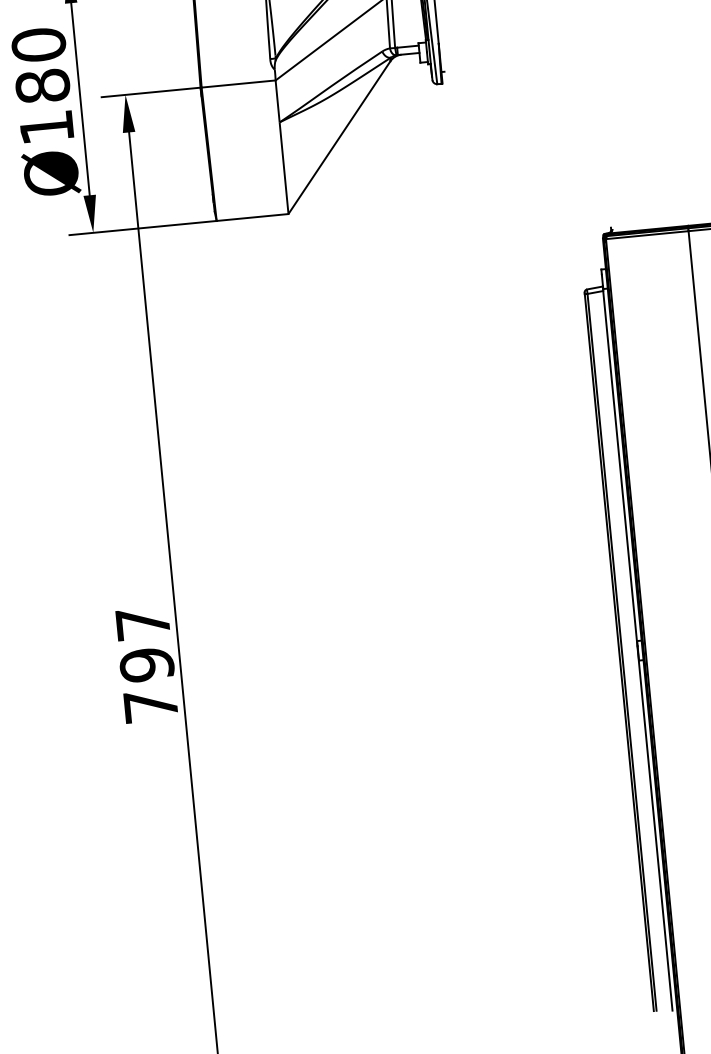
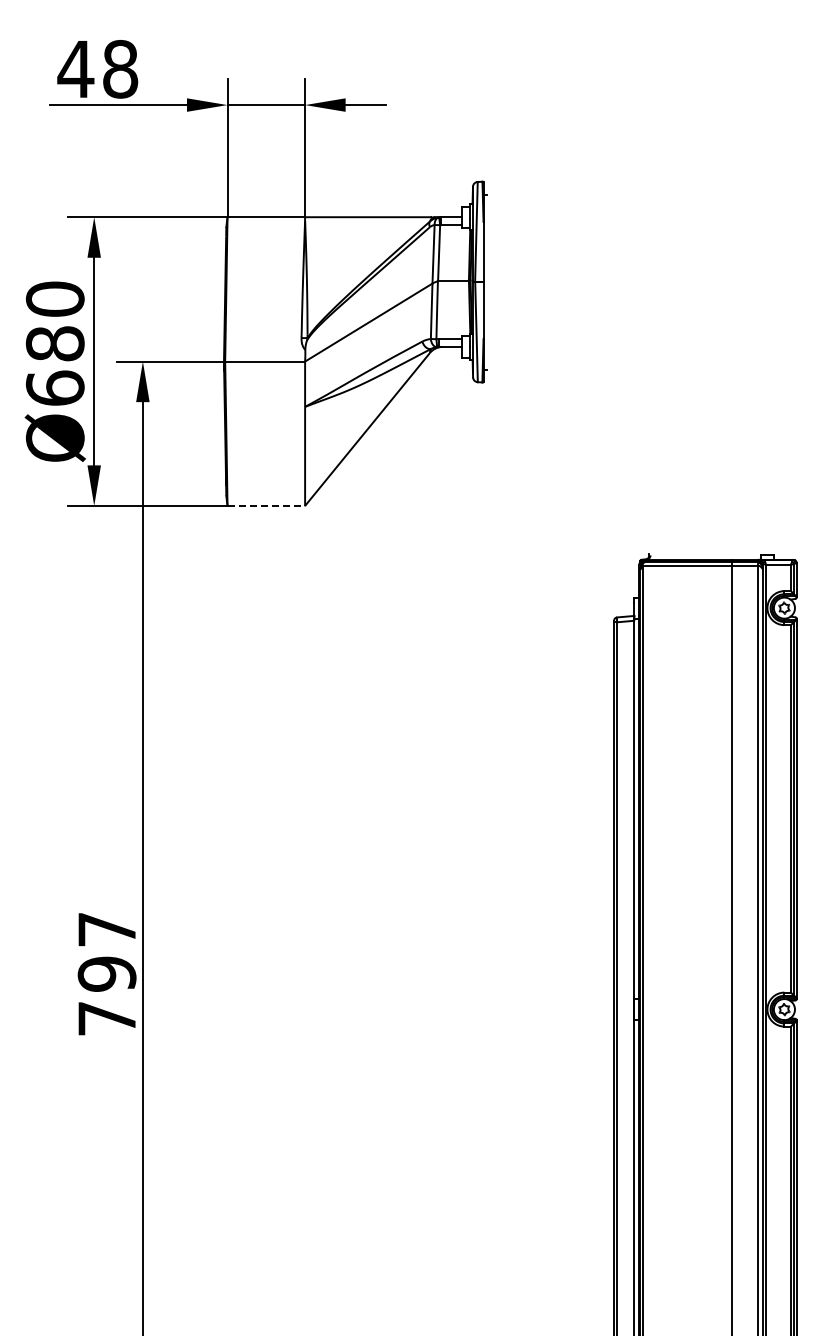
text: (46, 126) -> (54, 387), Ø180 -> Ø680
line: (252, 217) -> (266, 505), solid -> dashed

